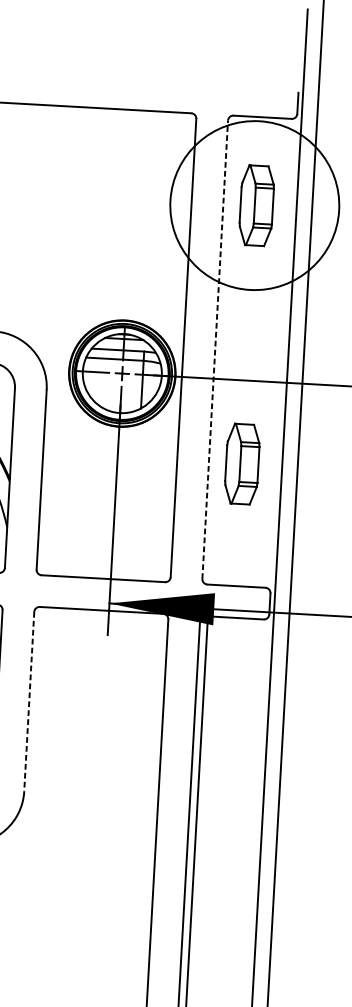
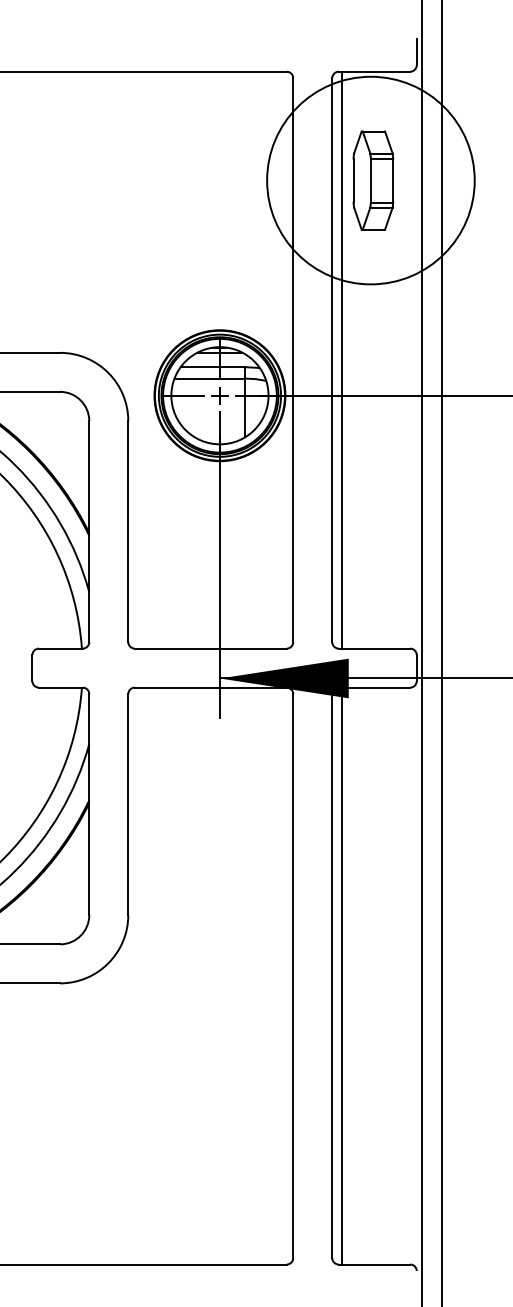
line: (222, 349) -> (341, 359), added
line: (215, 350) -> (332, 360), dashed -> solid
part: (242, 464) -> (373, 498), removed
line: (29, 701) -> (128, 804), dashed -> solid

